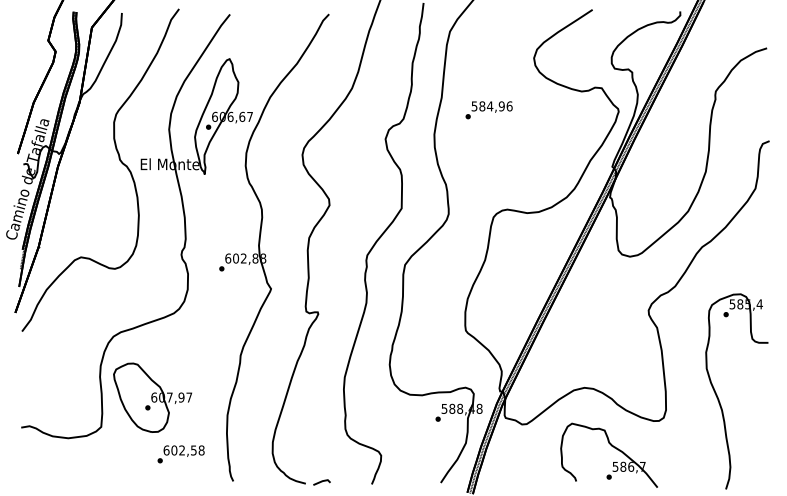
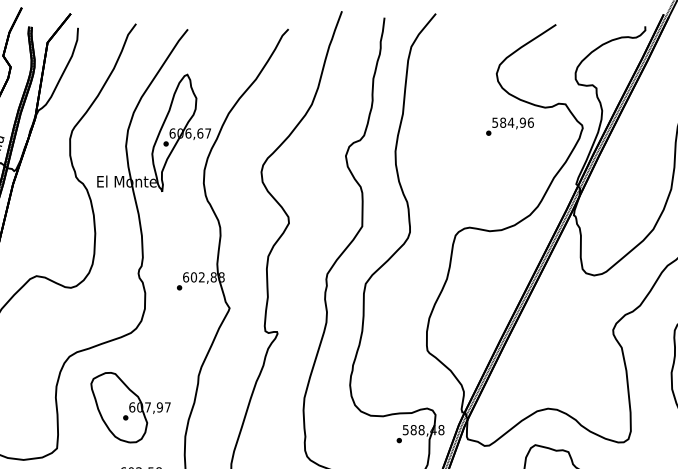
text: (488, 110) -> (509, 126), moved
part: (152, 397) -> (130, 407), moved

